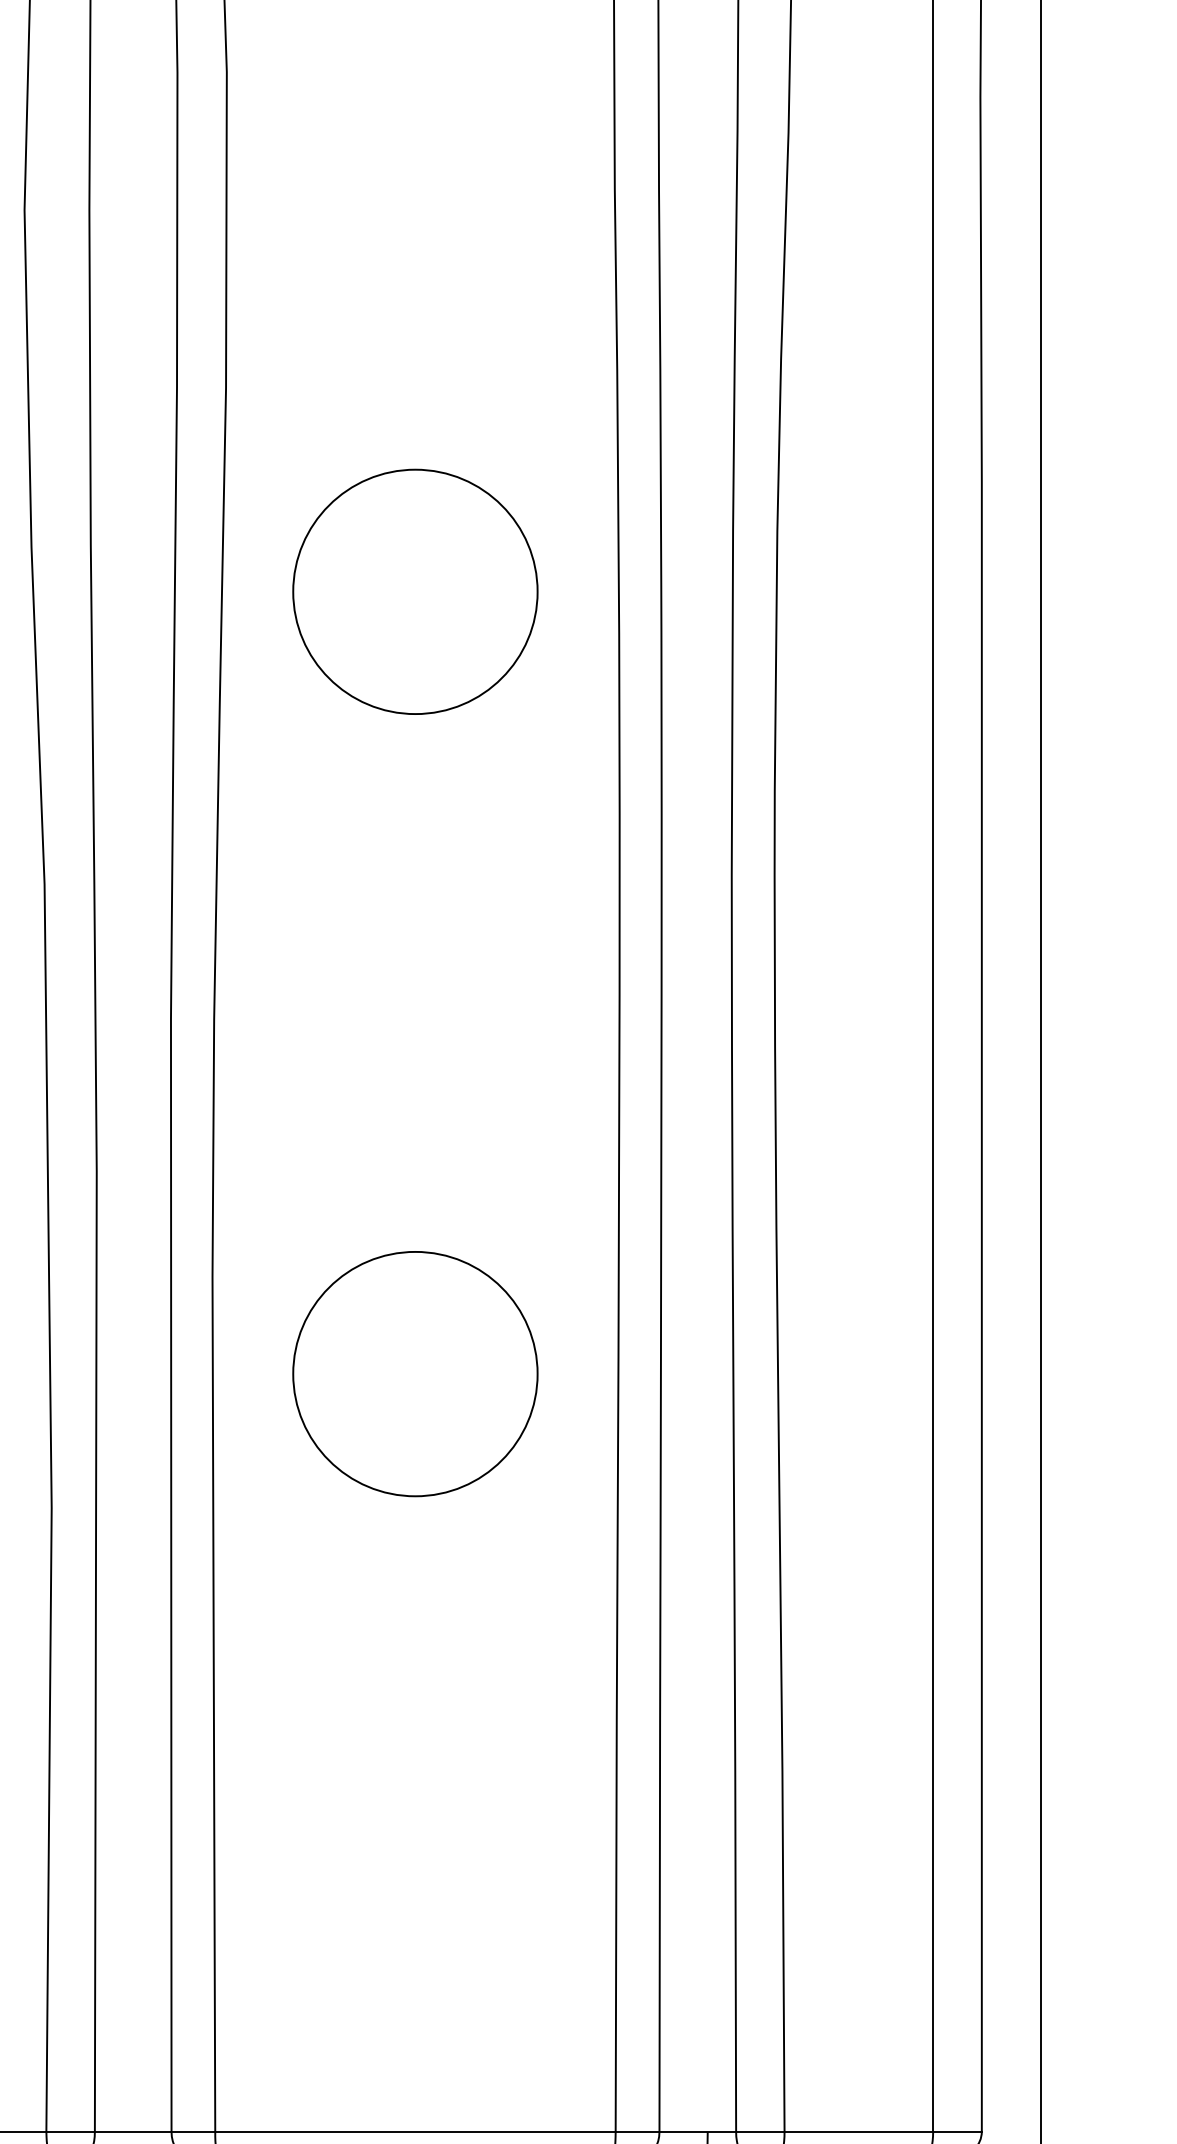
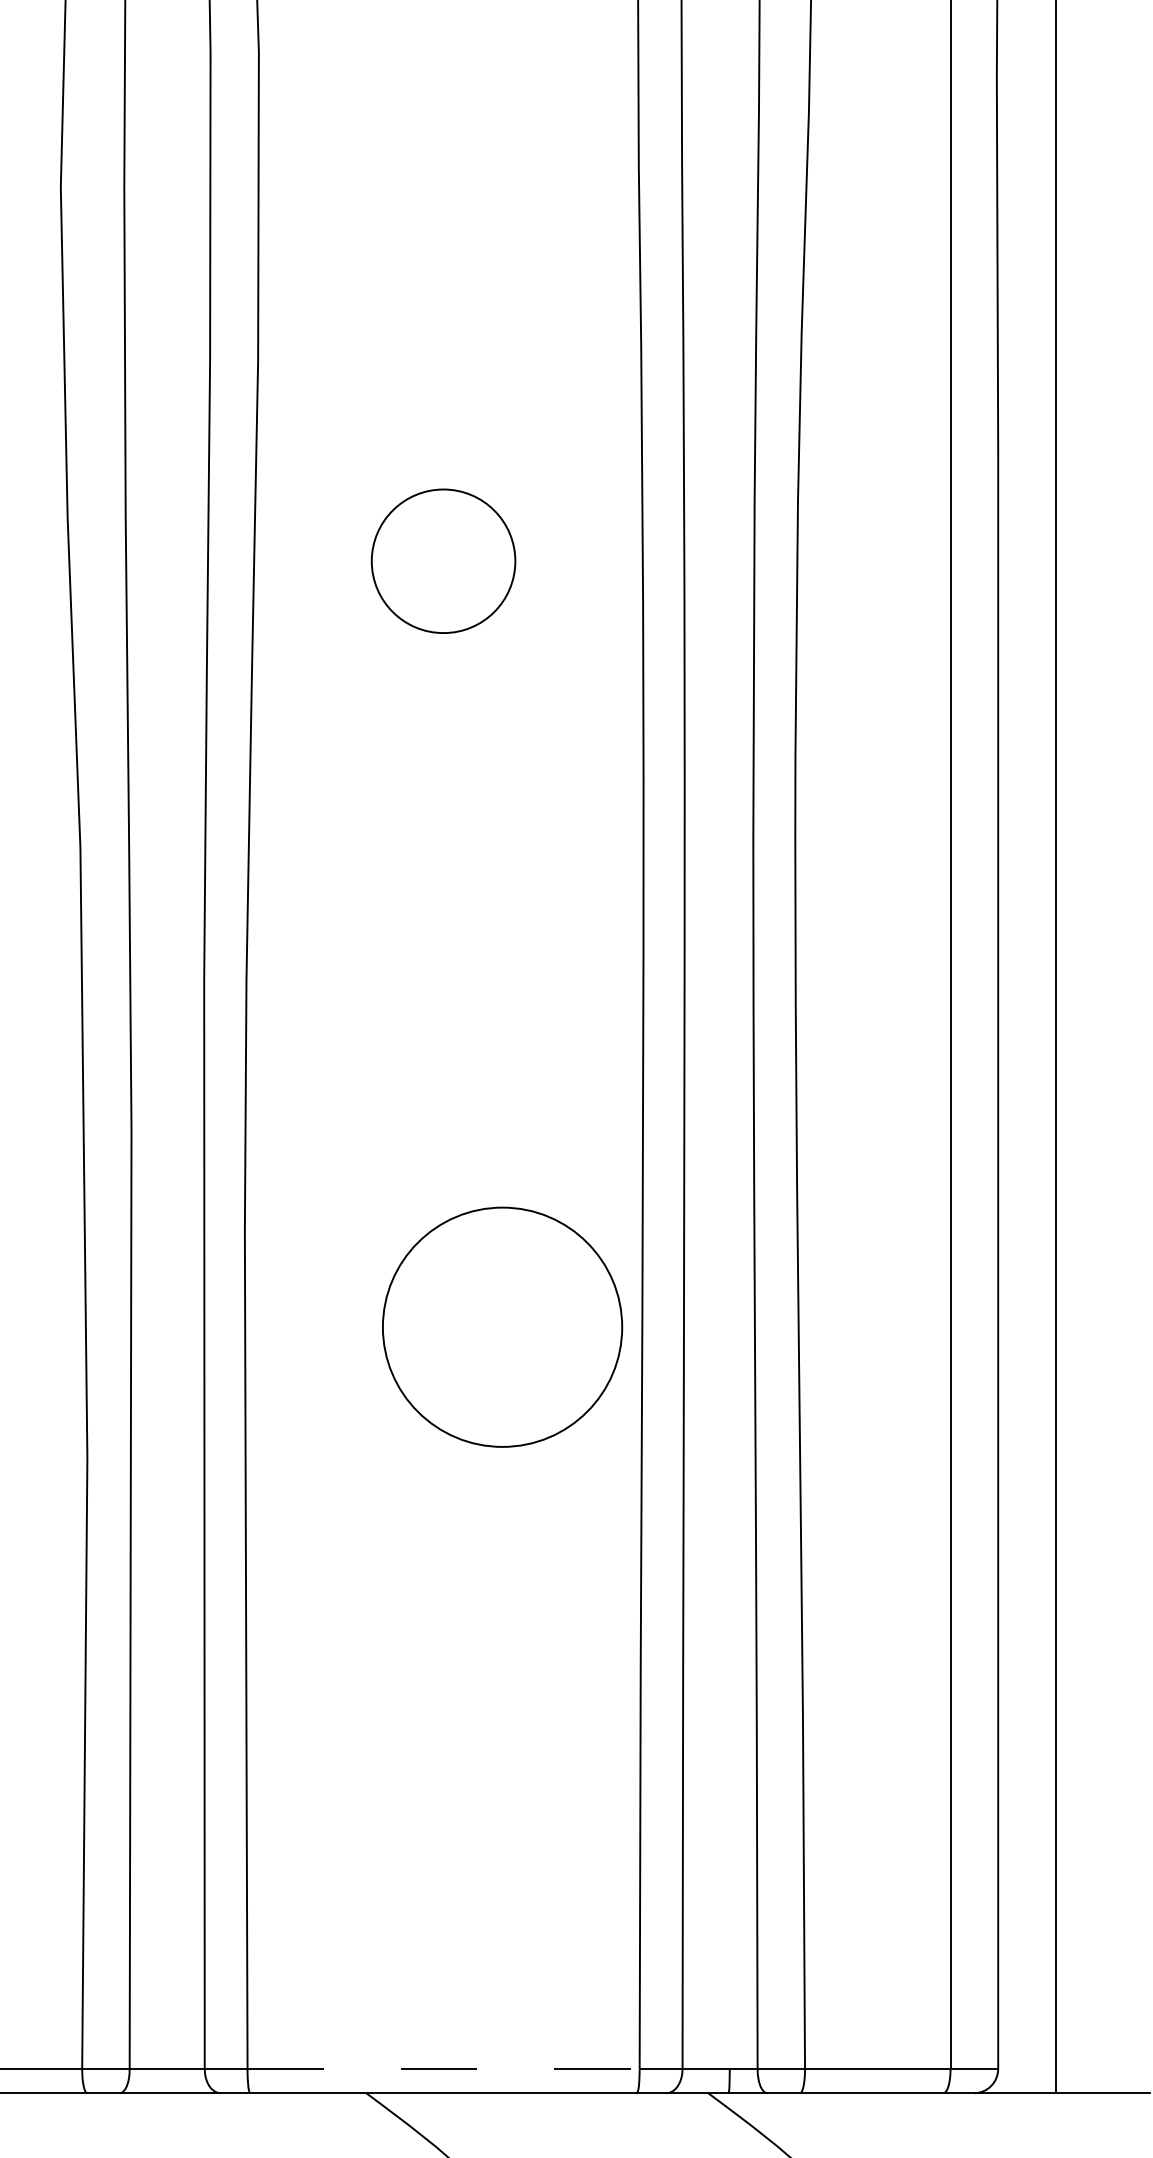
circle: (415, 591) -> (443, 560), size x0.6
circle: (415, 1373) -> (502, 1326), moved
line: (416, 2132) -> (444, 2069), solid -> dashed

